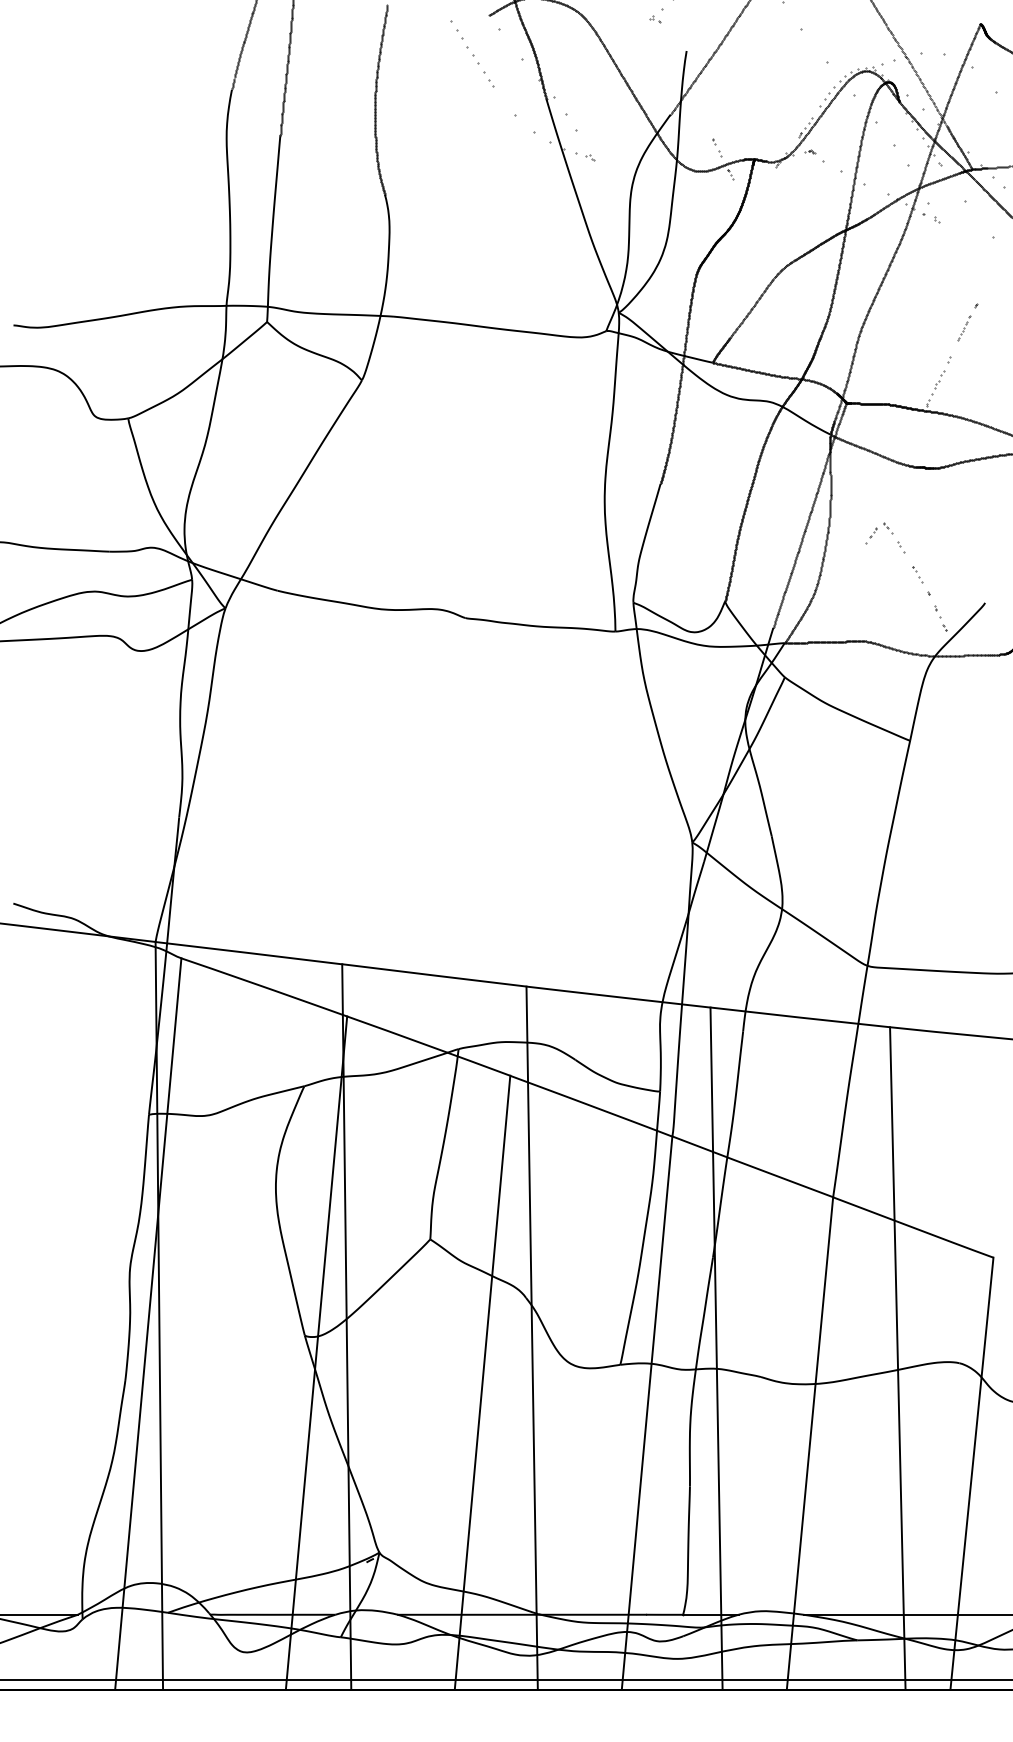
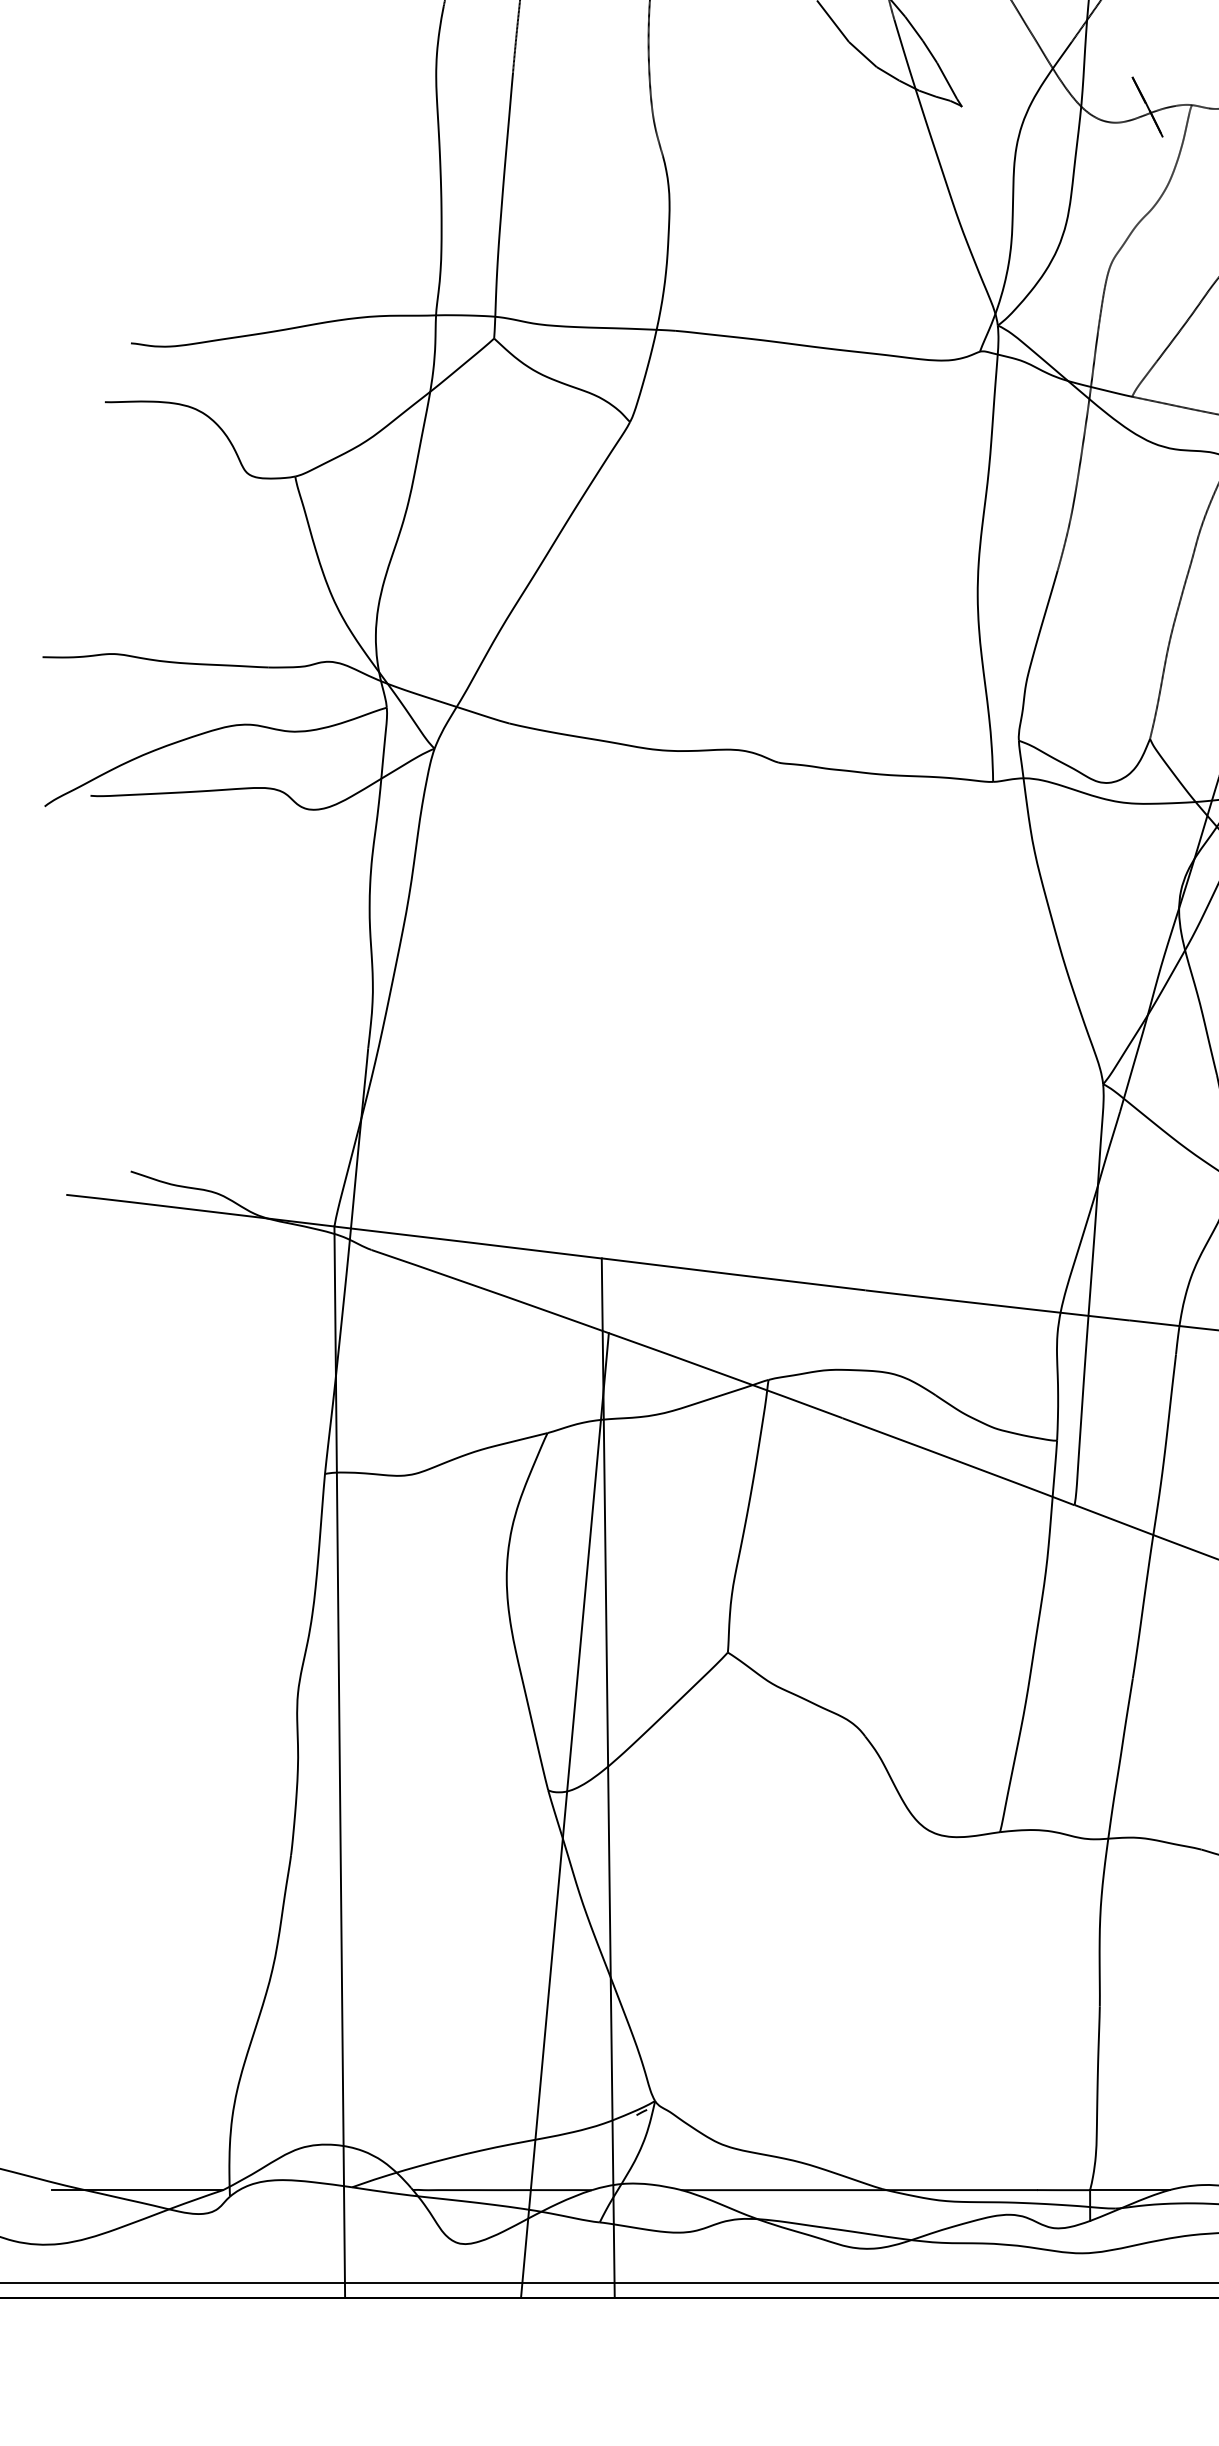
line: (148, 1323) -> (324, 1772), removed
line: (531, 1337) -> (872, 1792), removed
line: (716, 1348) -> (1137, 1808), removed
line: (482, 1382) -> (802, 1857), removed
line: (646, 1412) -> (1037, 1900), removed

